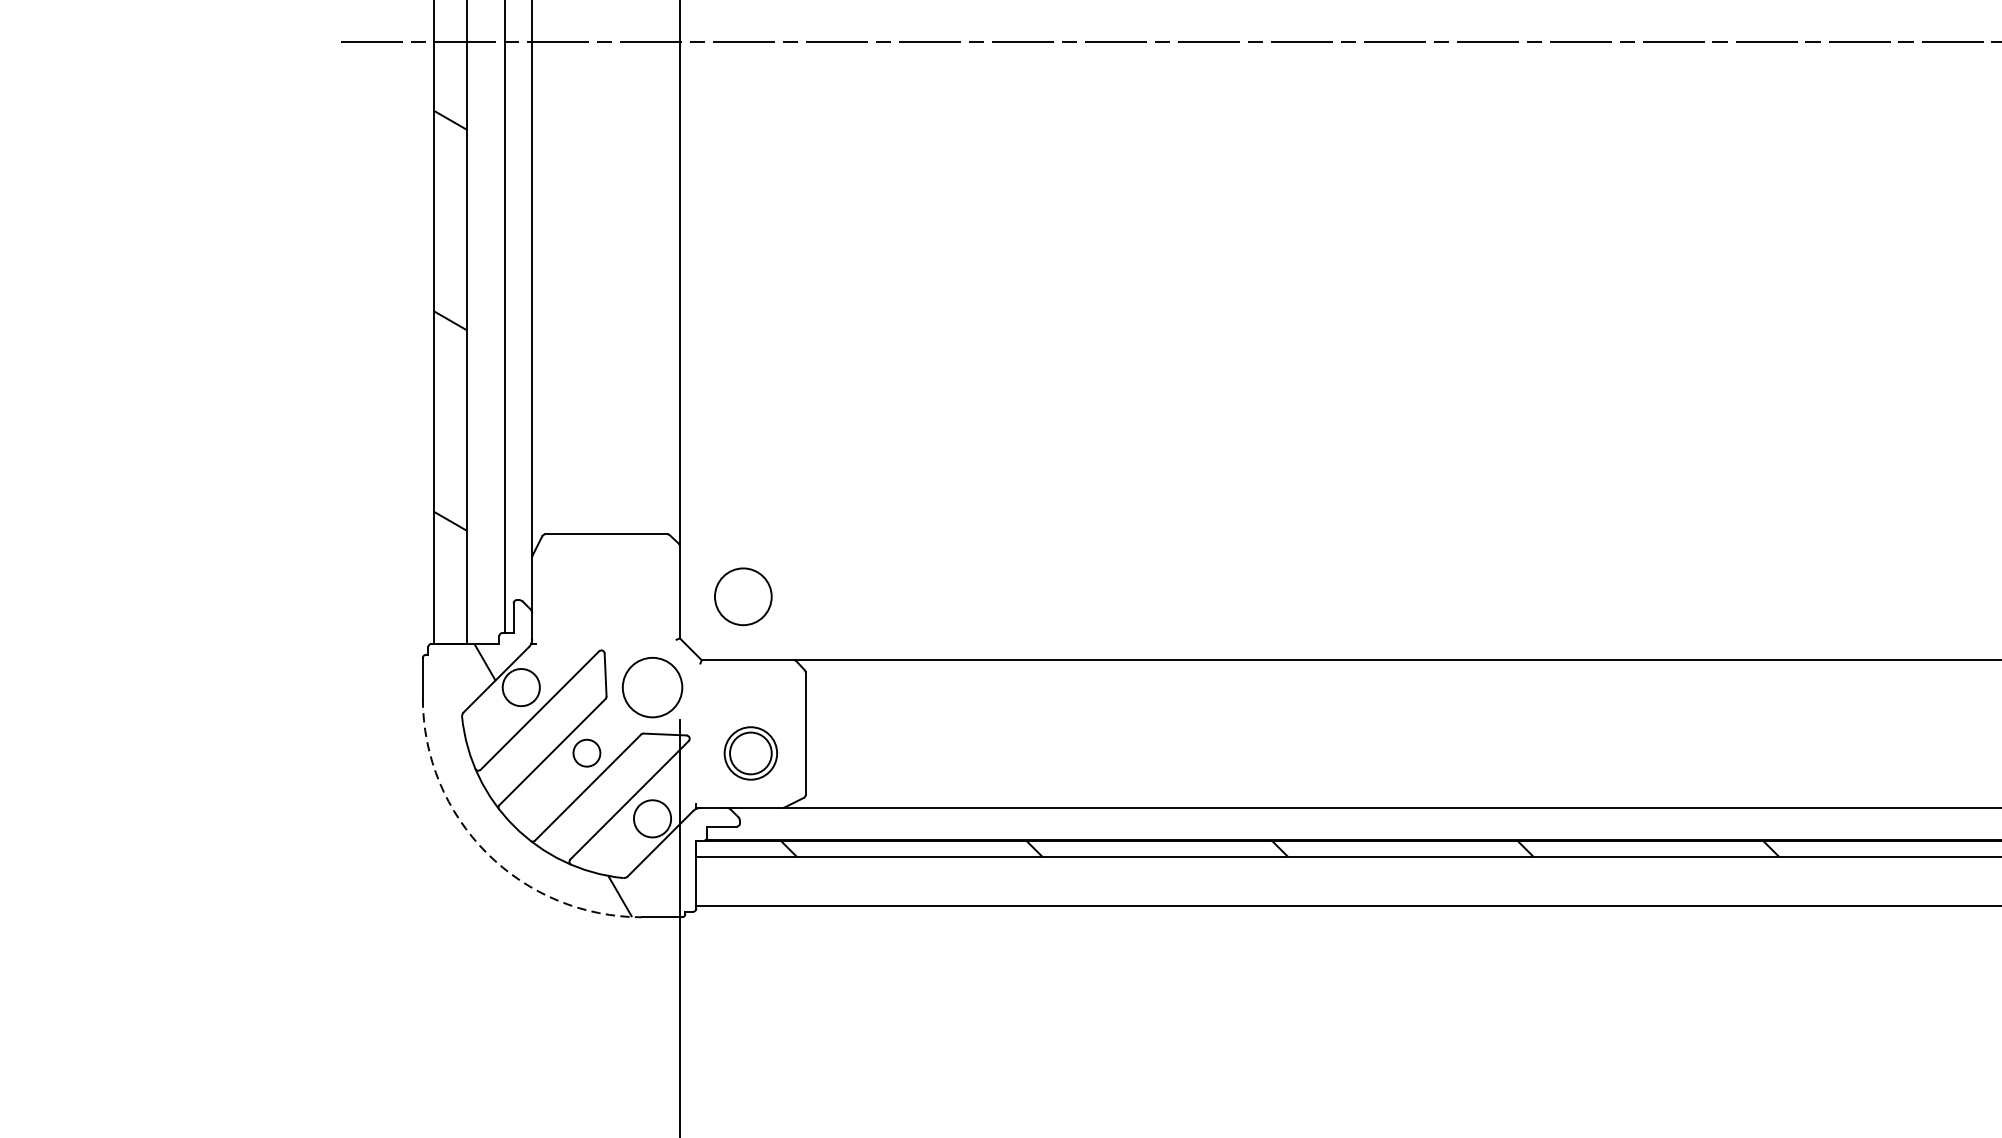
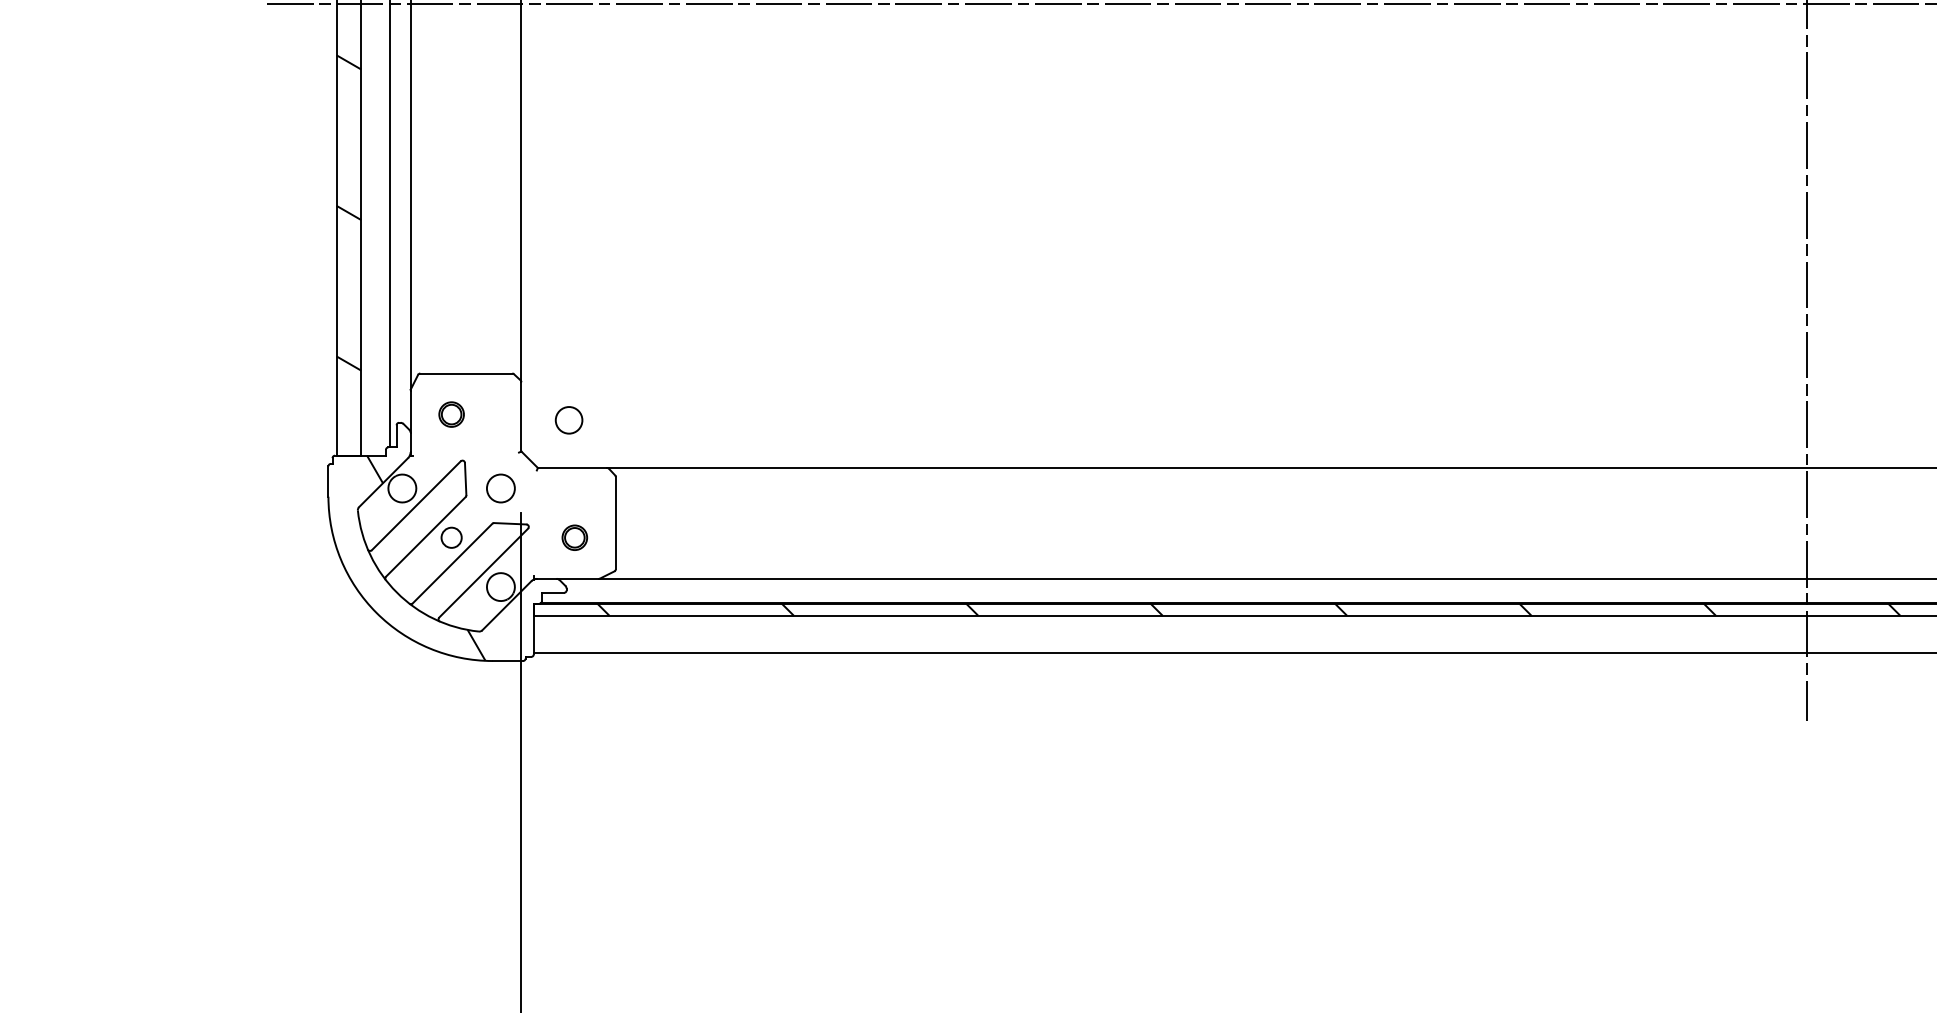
part: (586, 589) -> (451, 414), added
circle: (742, 597) -> (568, 420), size x0.62
circle: (651, 687) -> (500, 488), size x0.62
part: (750, 752) -> (574, 537), size x0.62
arc: (486, 852) -> (376, 612), dashed -> solid

